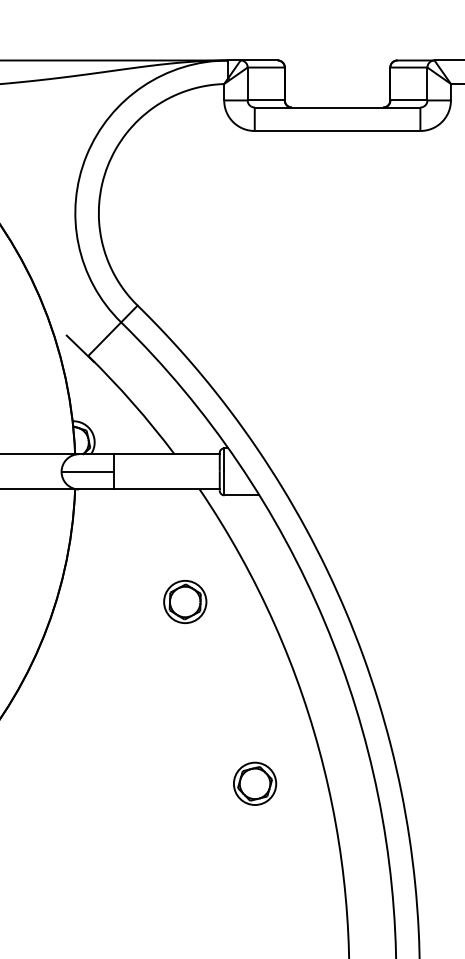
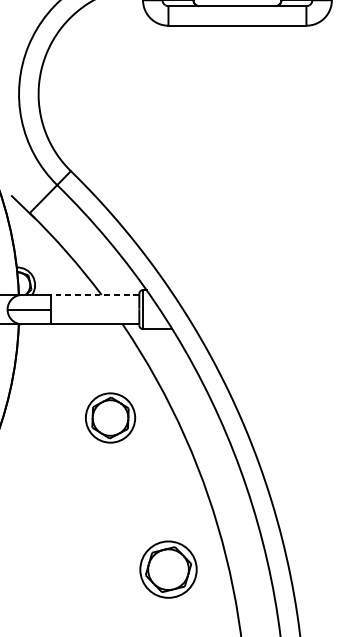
line: (166, 454) -> (94, 295), solid -> dashed
part: (185, 601) -> (110, 417), size x1.4
part: (255, 783) -> (169, 569), size x1.6

